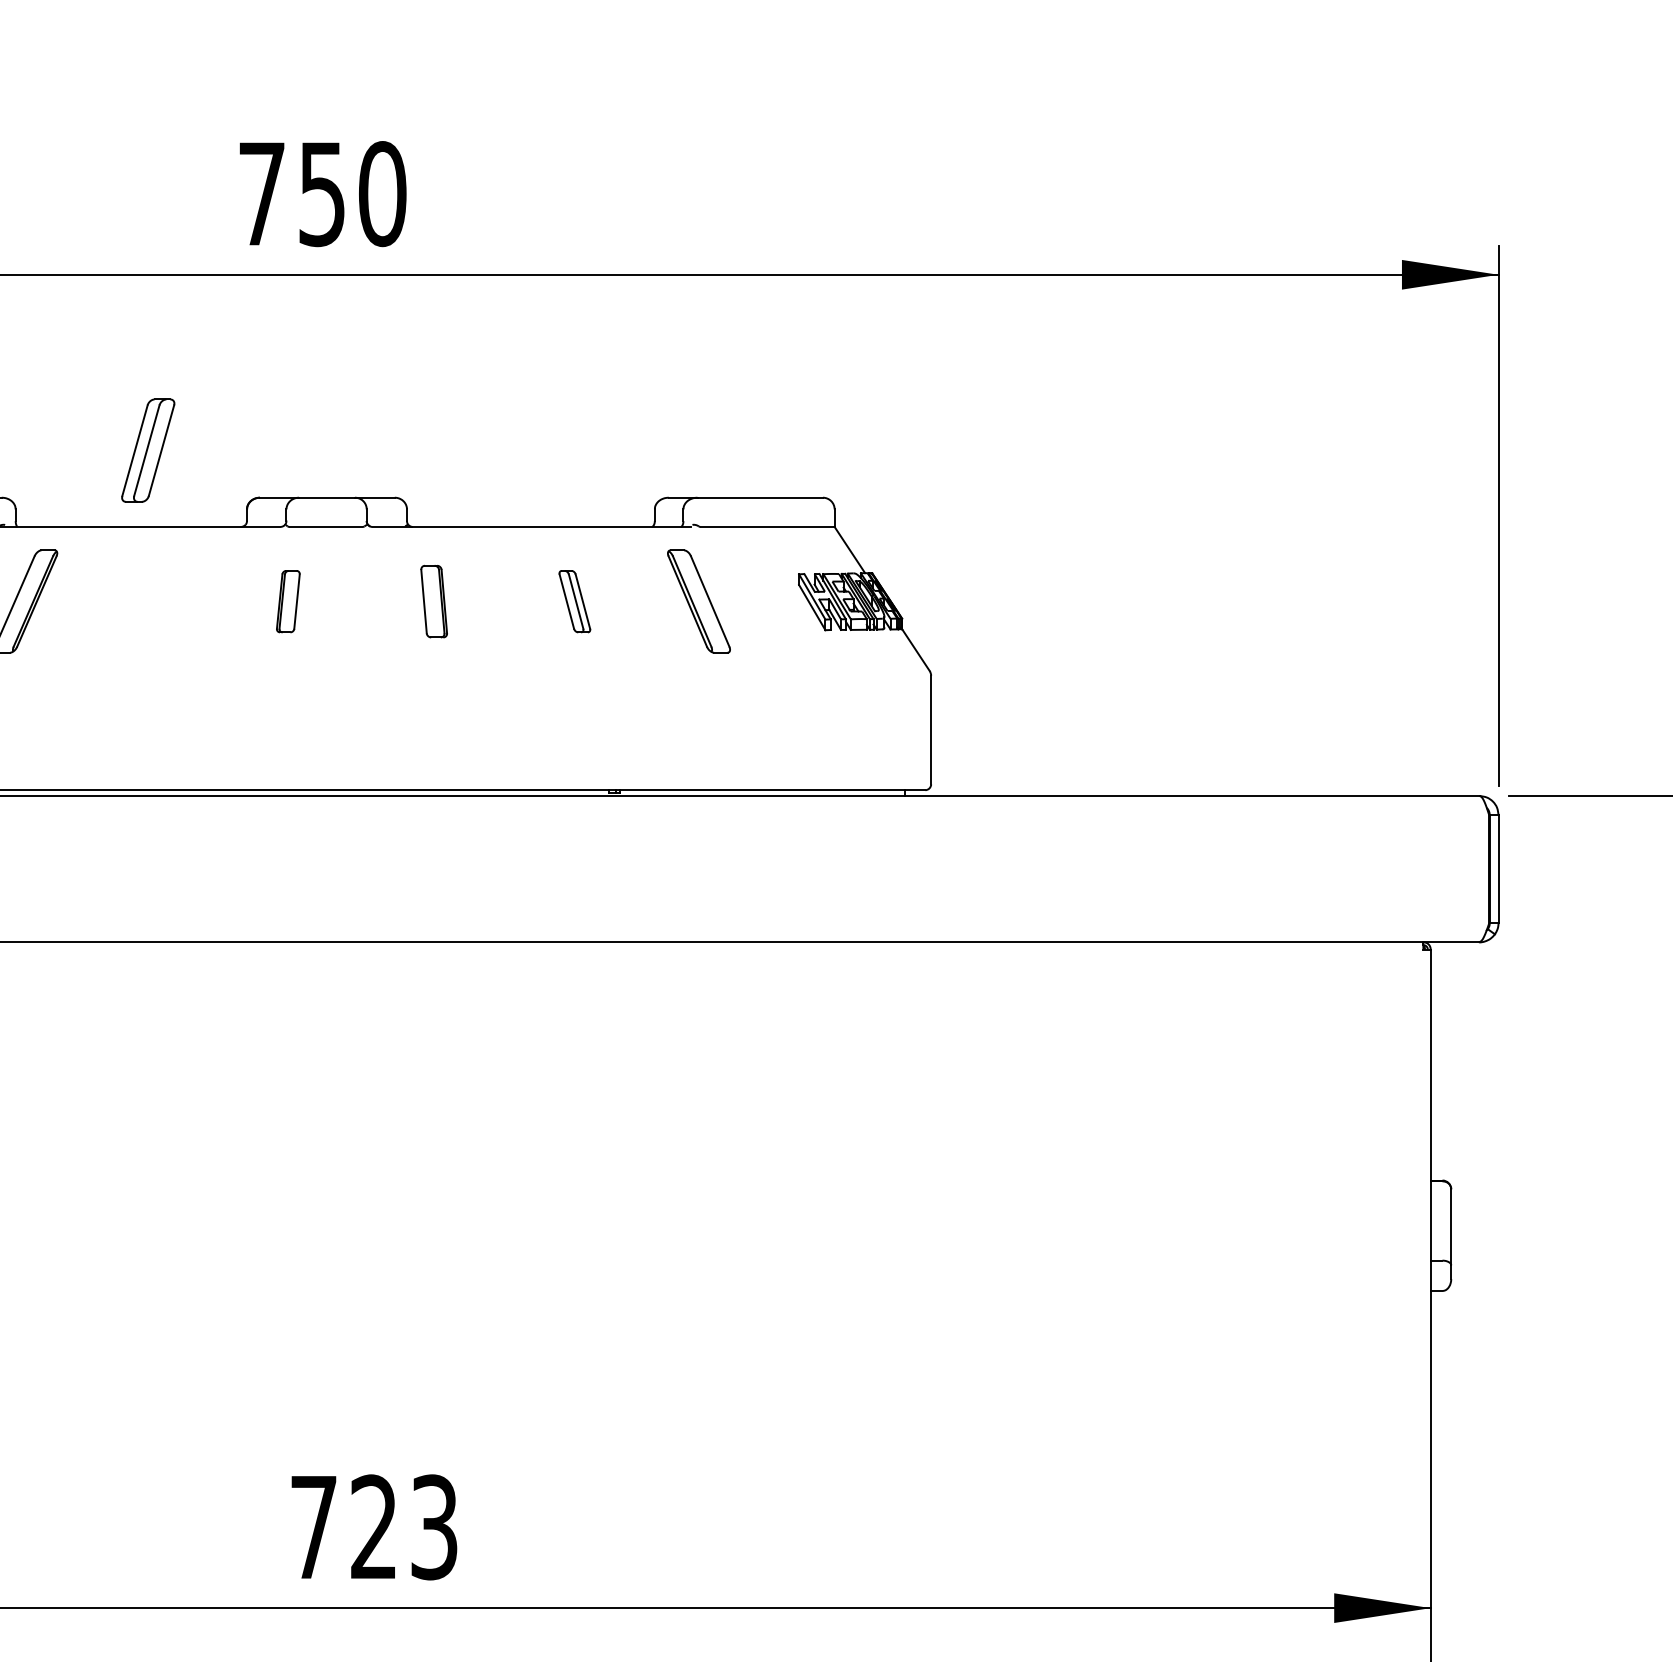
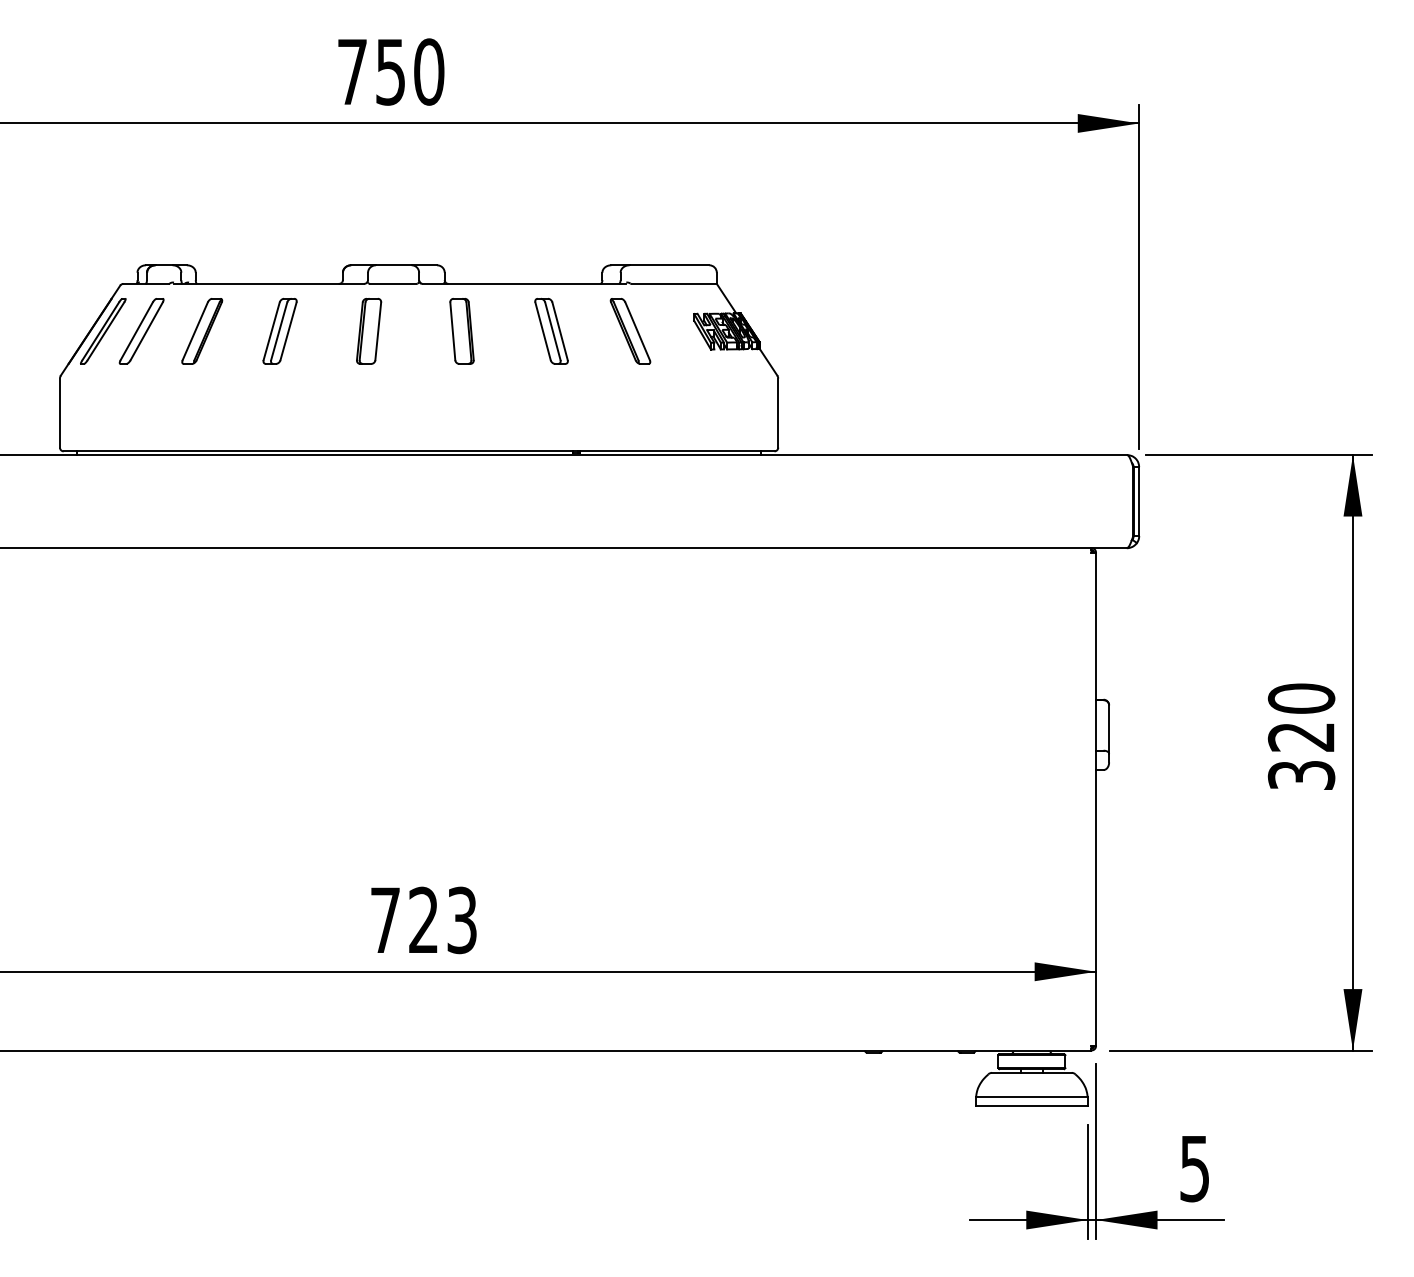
part: (147, 450) -> (279, 331), moved
part: (288, 601) -> (369, 331), size x1.67
part: (433, 601) -> (461, 331), size x1.43
part: (574, 601) -> (551, 331), size x1.67

